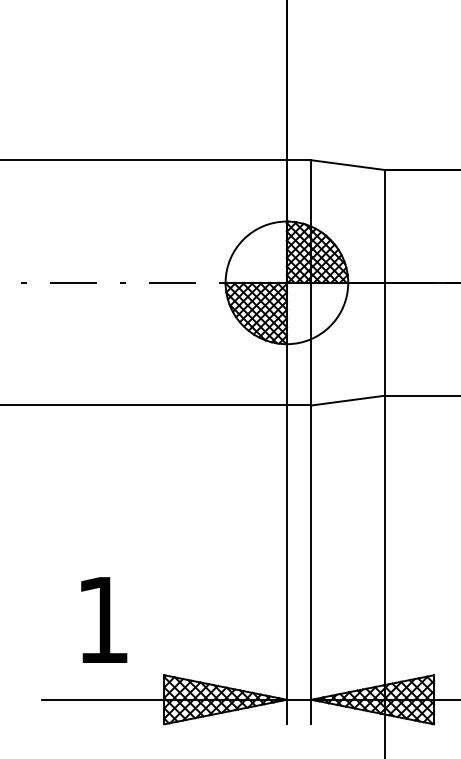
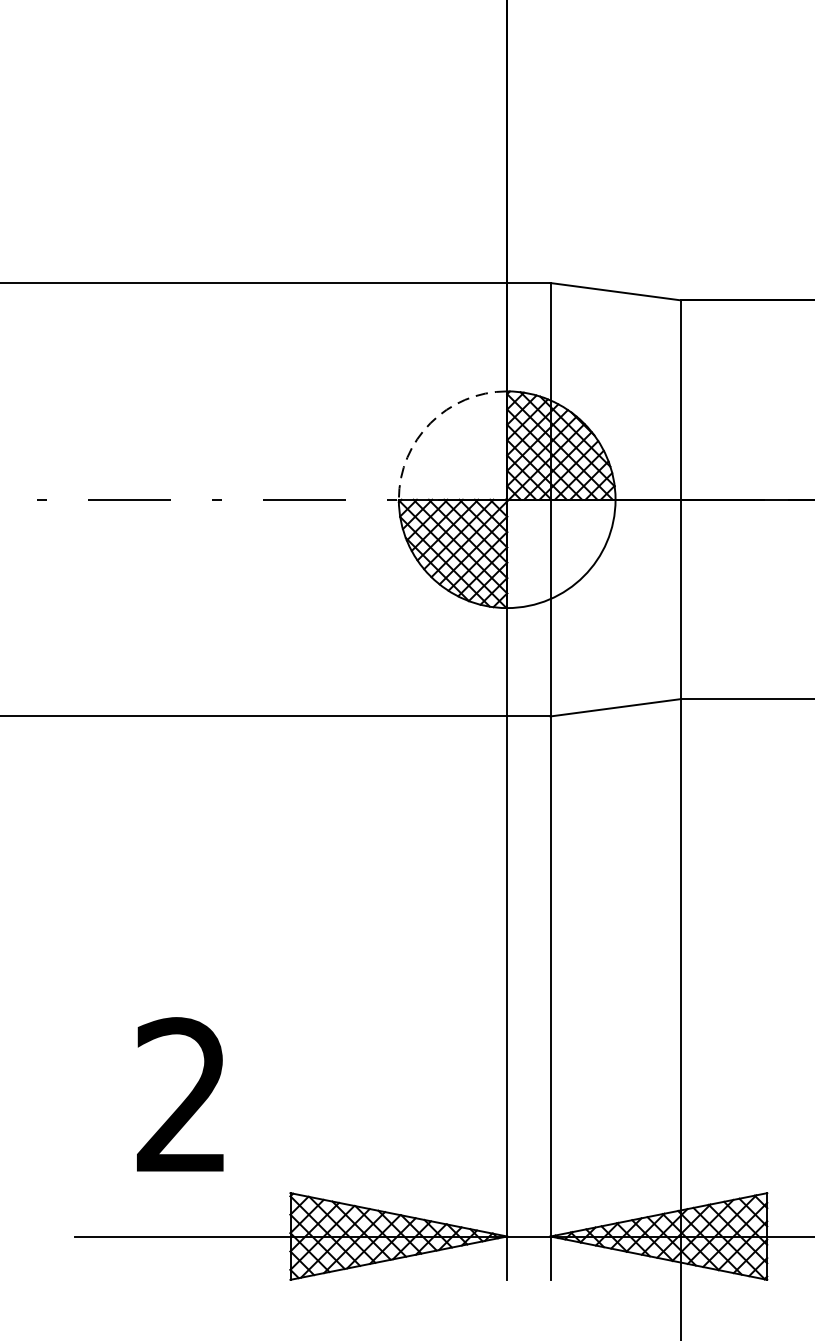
arc: (243, 239) -> (430, 423), solid -> dashed
text: (102, 618) -> (181, 1092), 1 -> 2

